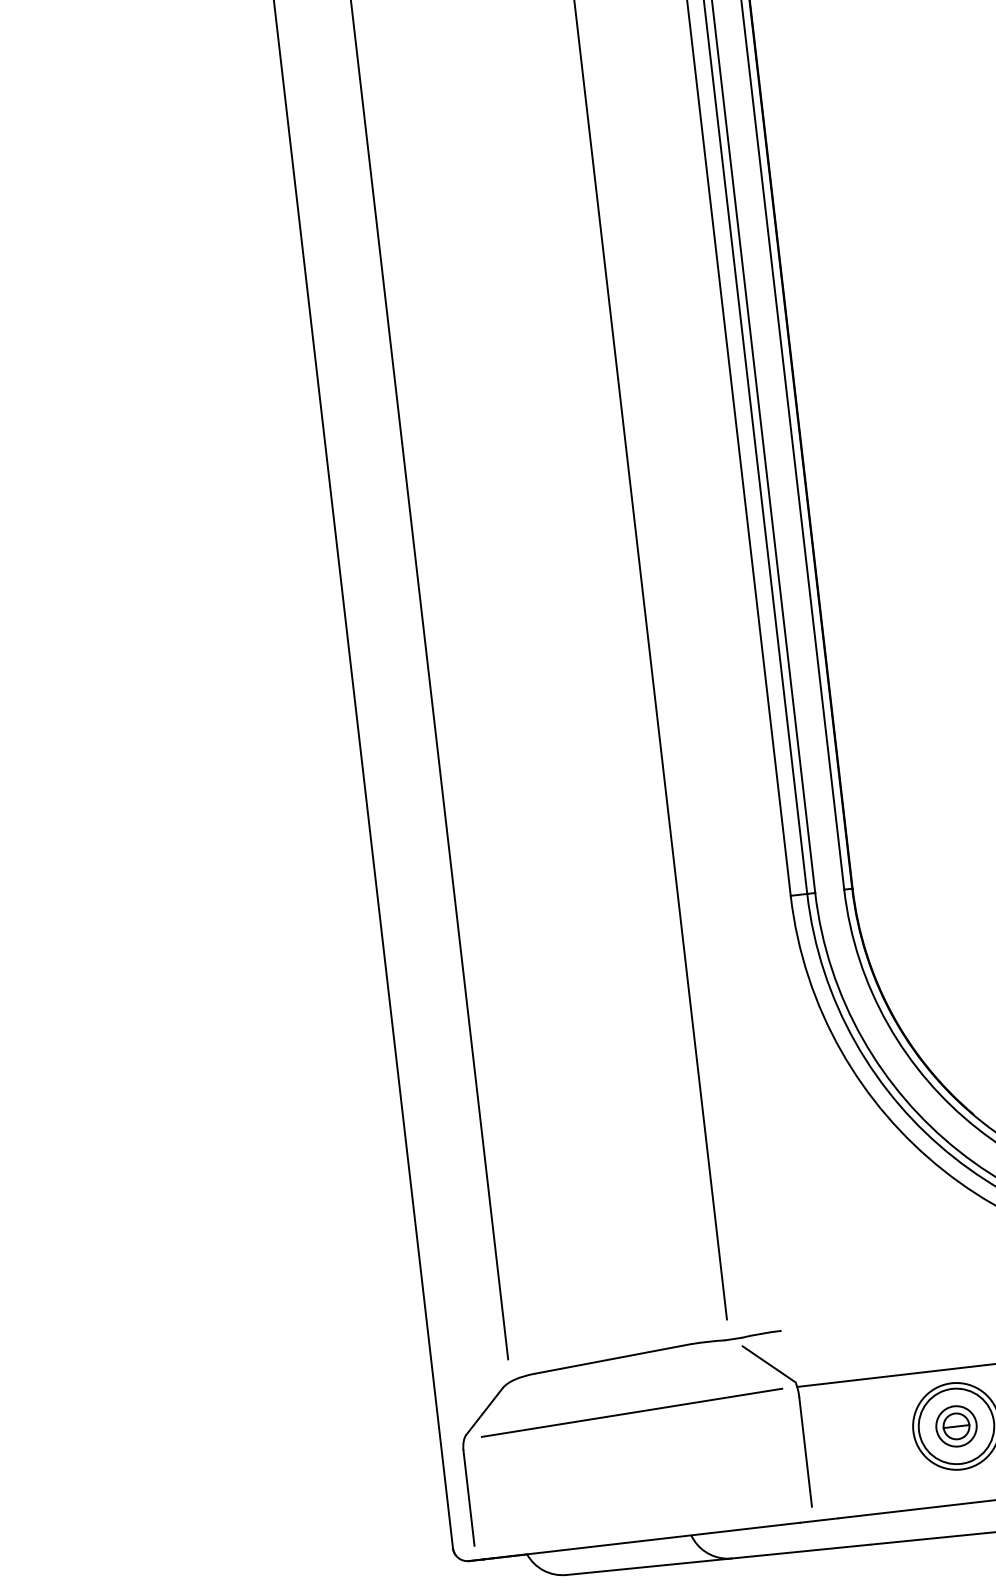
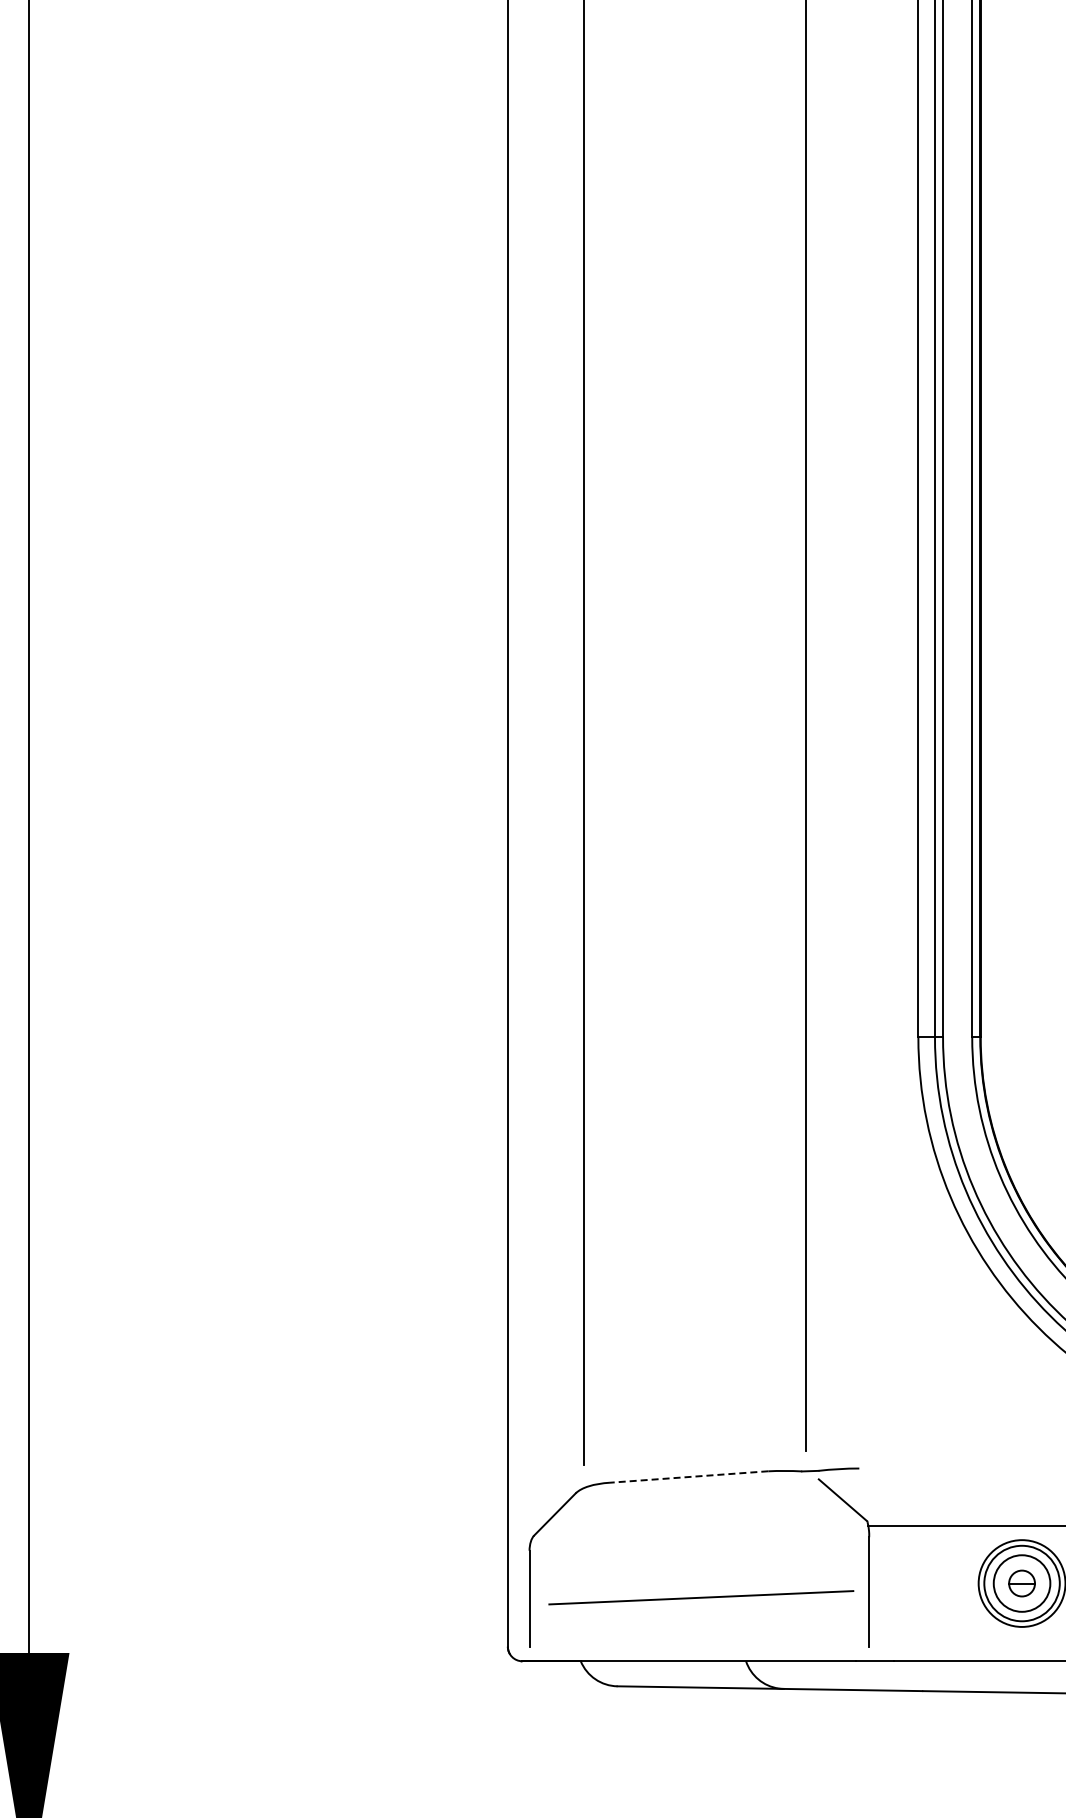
line: (612, 1359) -> (688, 1477), solid -> dashed
line: (632, 1412) -> (701, 1597), moved
circle: (955, 1426) -> (1021, 1583), size x1.4

